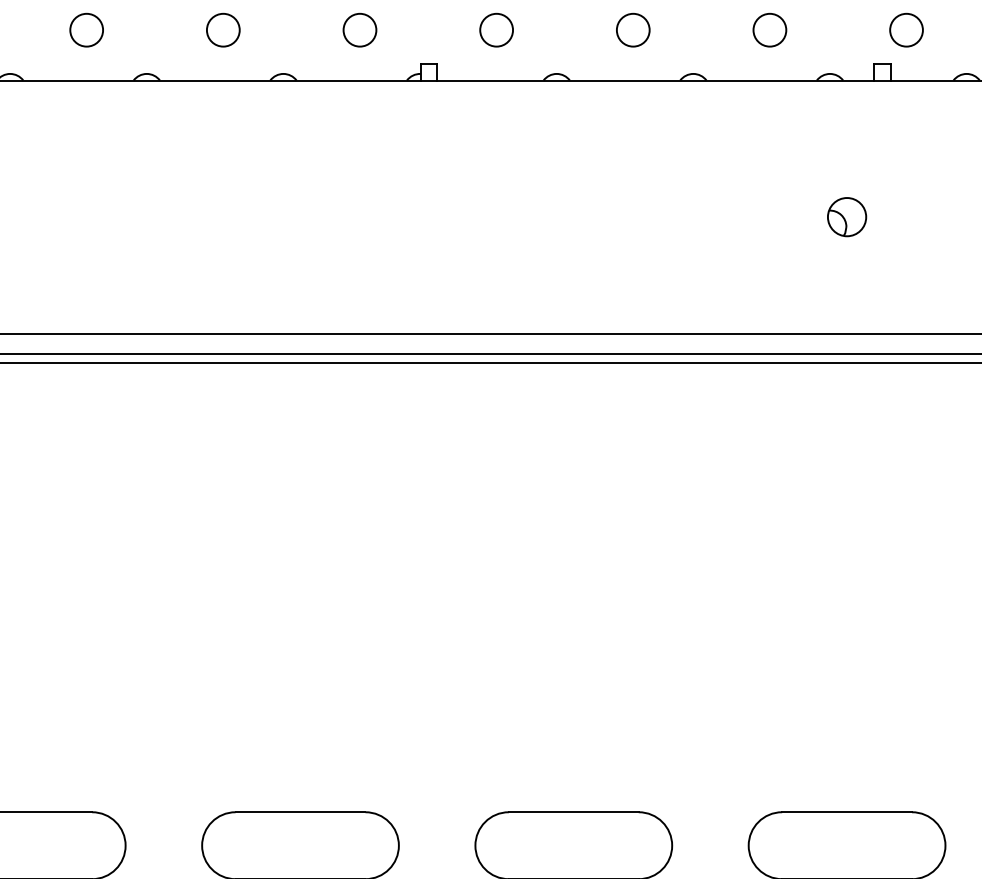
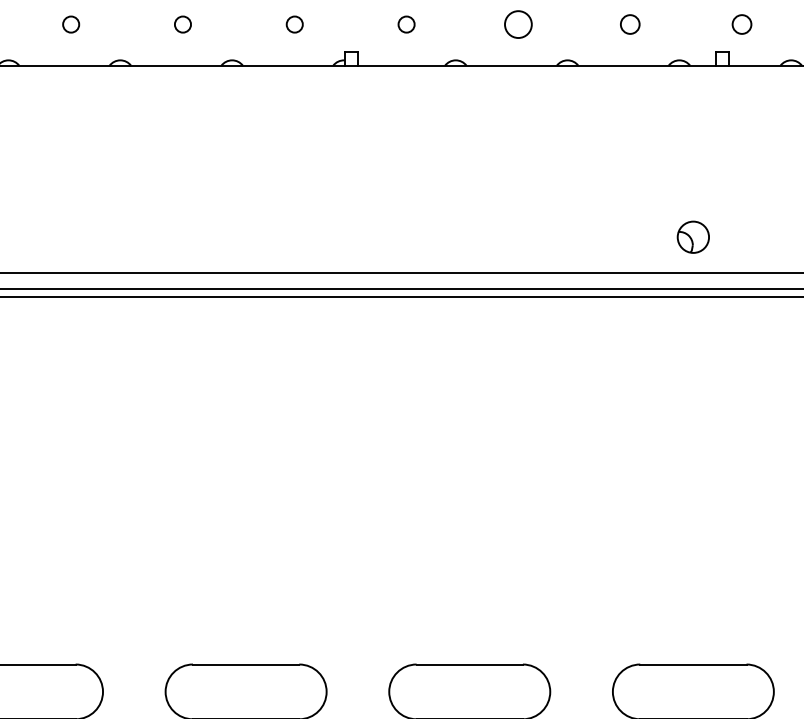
circle: (86, 29) -> (70, 23), size x0.6
circle: (222, 29) -> (182, 23), size x0.6
circle: (359, 29) -> (294, 23), size x0.6
circle: (496, 29) -> (406, 23), size x0.6
circle: (769, 29) -> (629, 23), size x0.7
circle: (906, 29) -> (742, 23), size x0.7
part: (847, 217) -> (693, 237), moved

